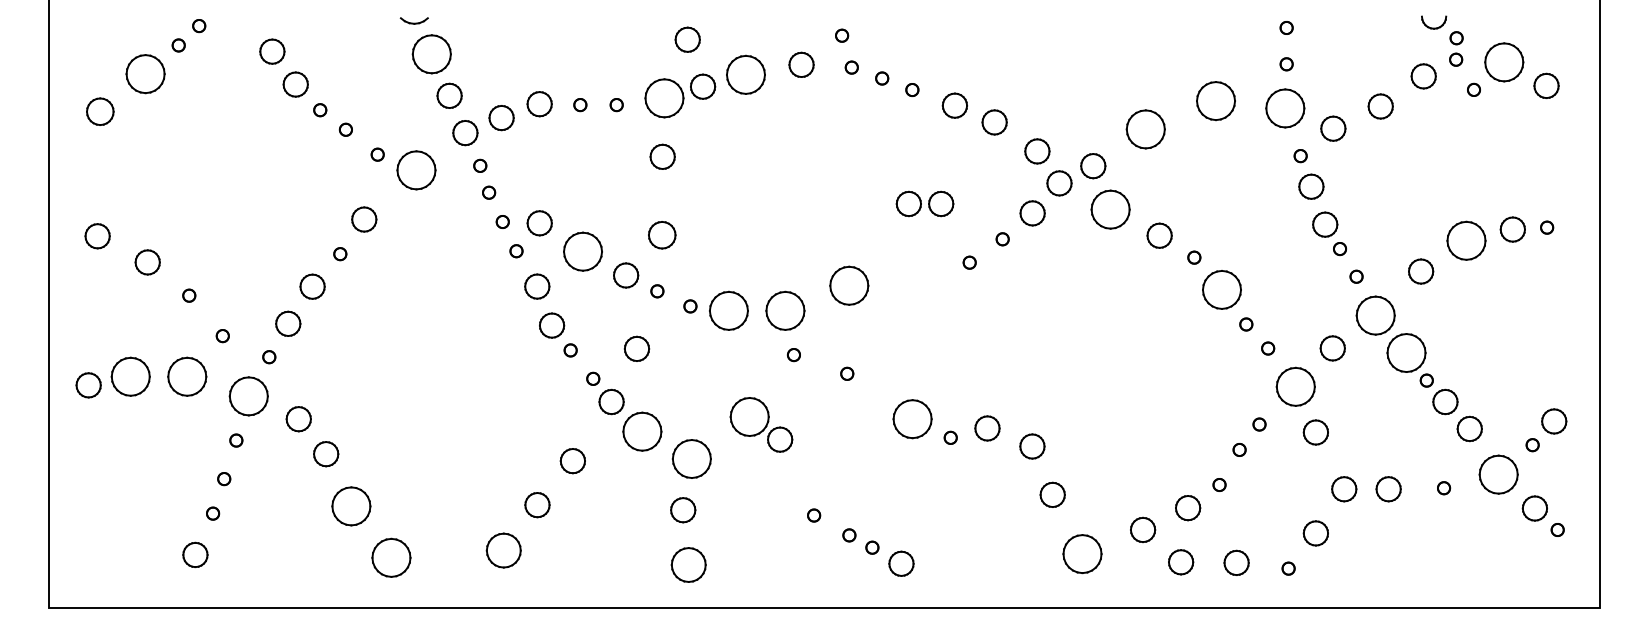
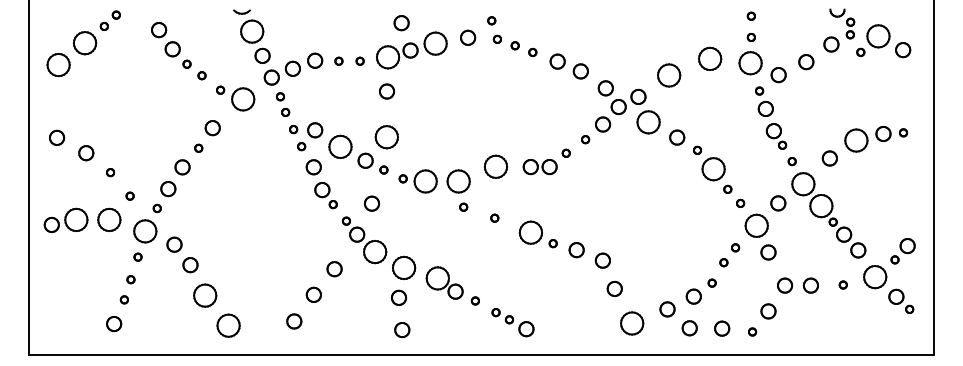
part: (100, 112) -> (58, 65), size x1.43
part: (923, 204) -> (539, 167), moved
part: (661, 235) -> (386, 137), size x1.43
part: (923, 422) -> (537, 234), moved
part: (761, 423) -> (444, 282), moved
part: (504, 550) -> (294, 321), size x0.71
part: (689, 566) -> (402, 330), size x0.71

